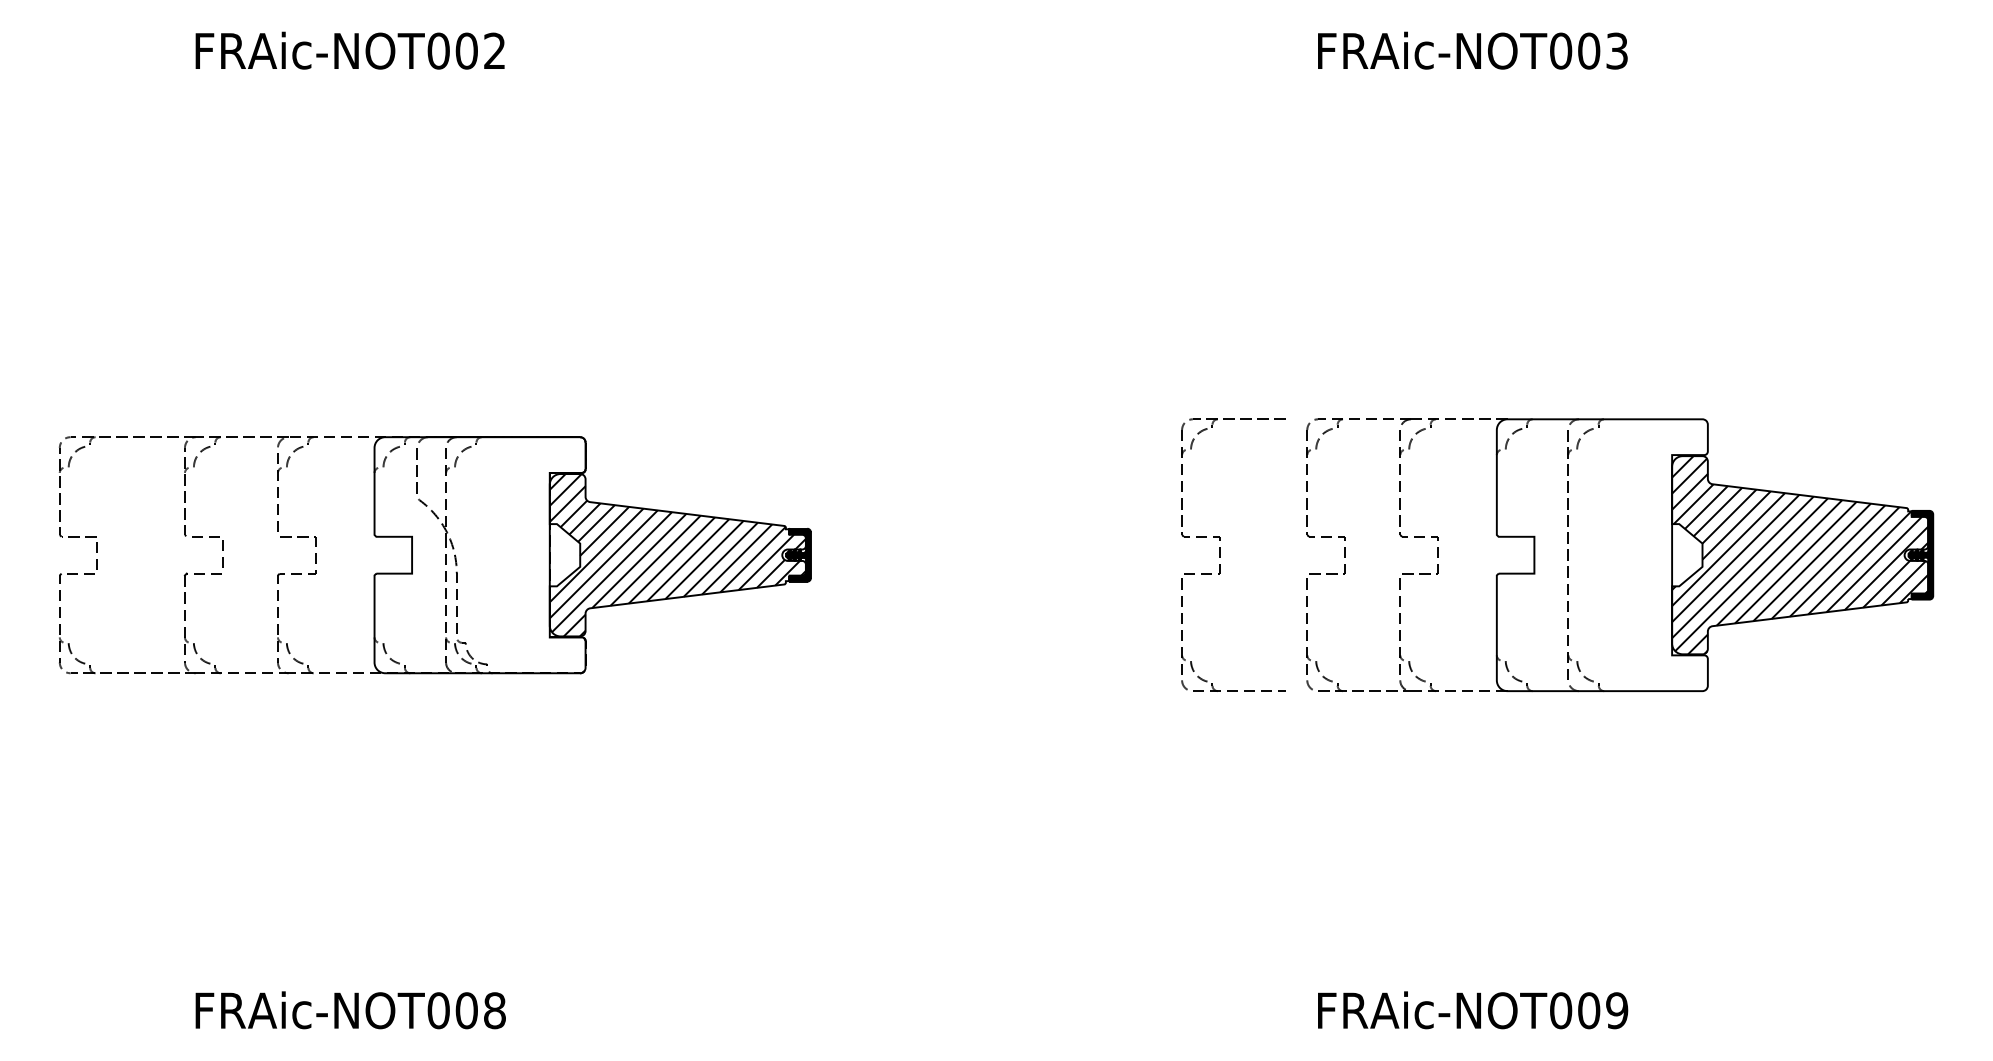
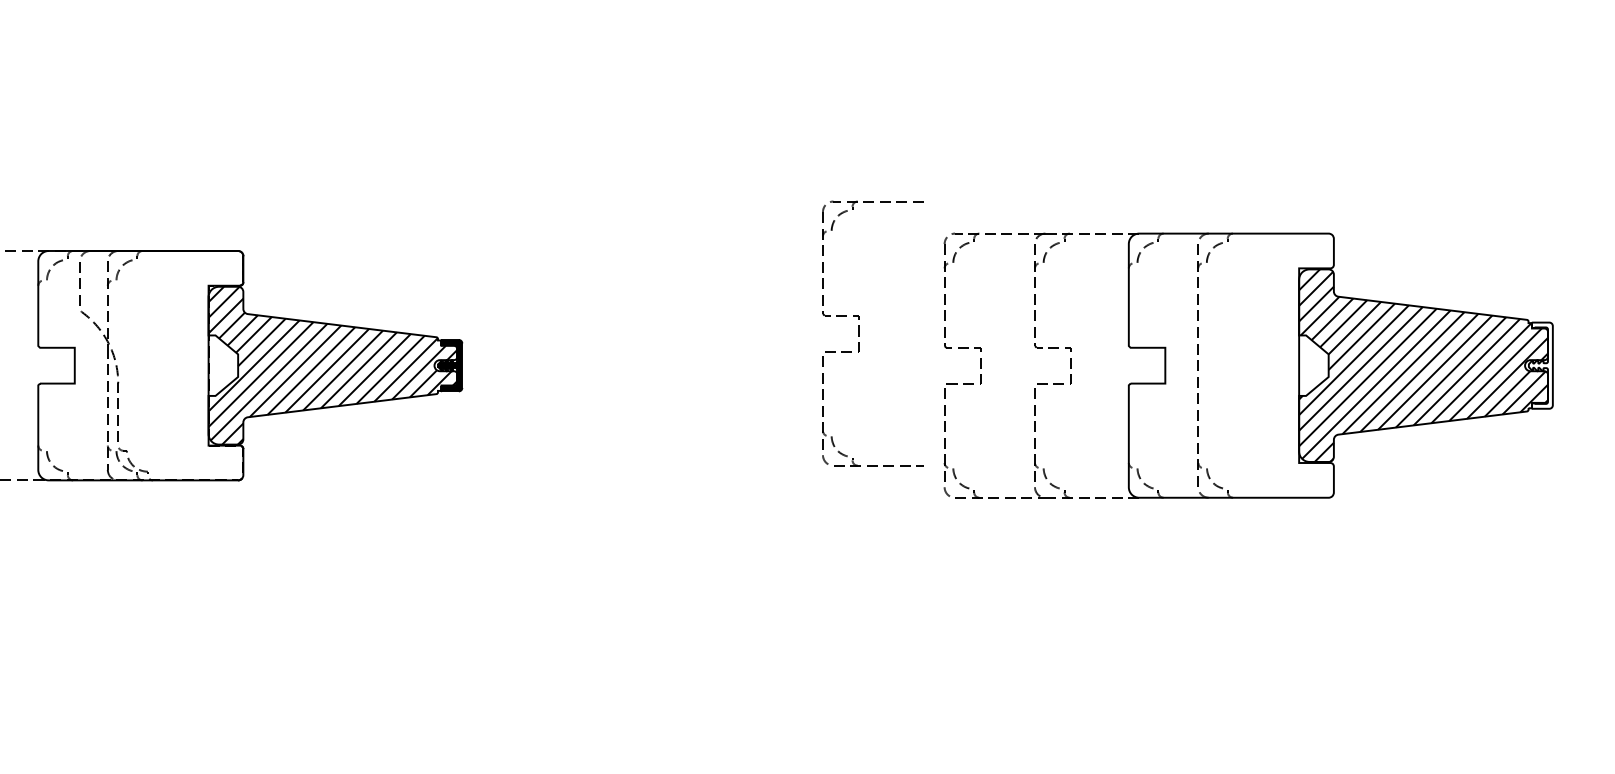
part: (1220, 554) -> (860, 332), moved
fill: (1920, 554) -> (1540, 364), removed

